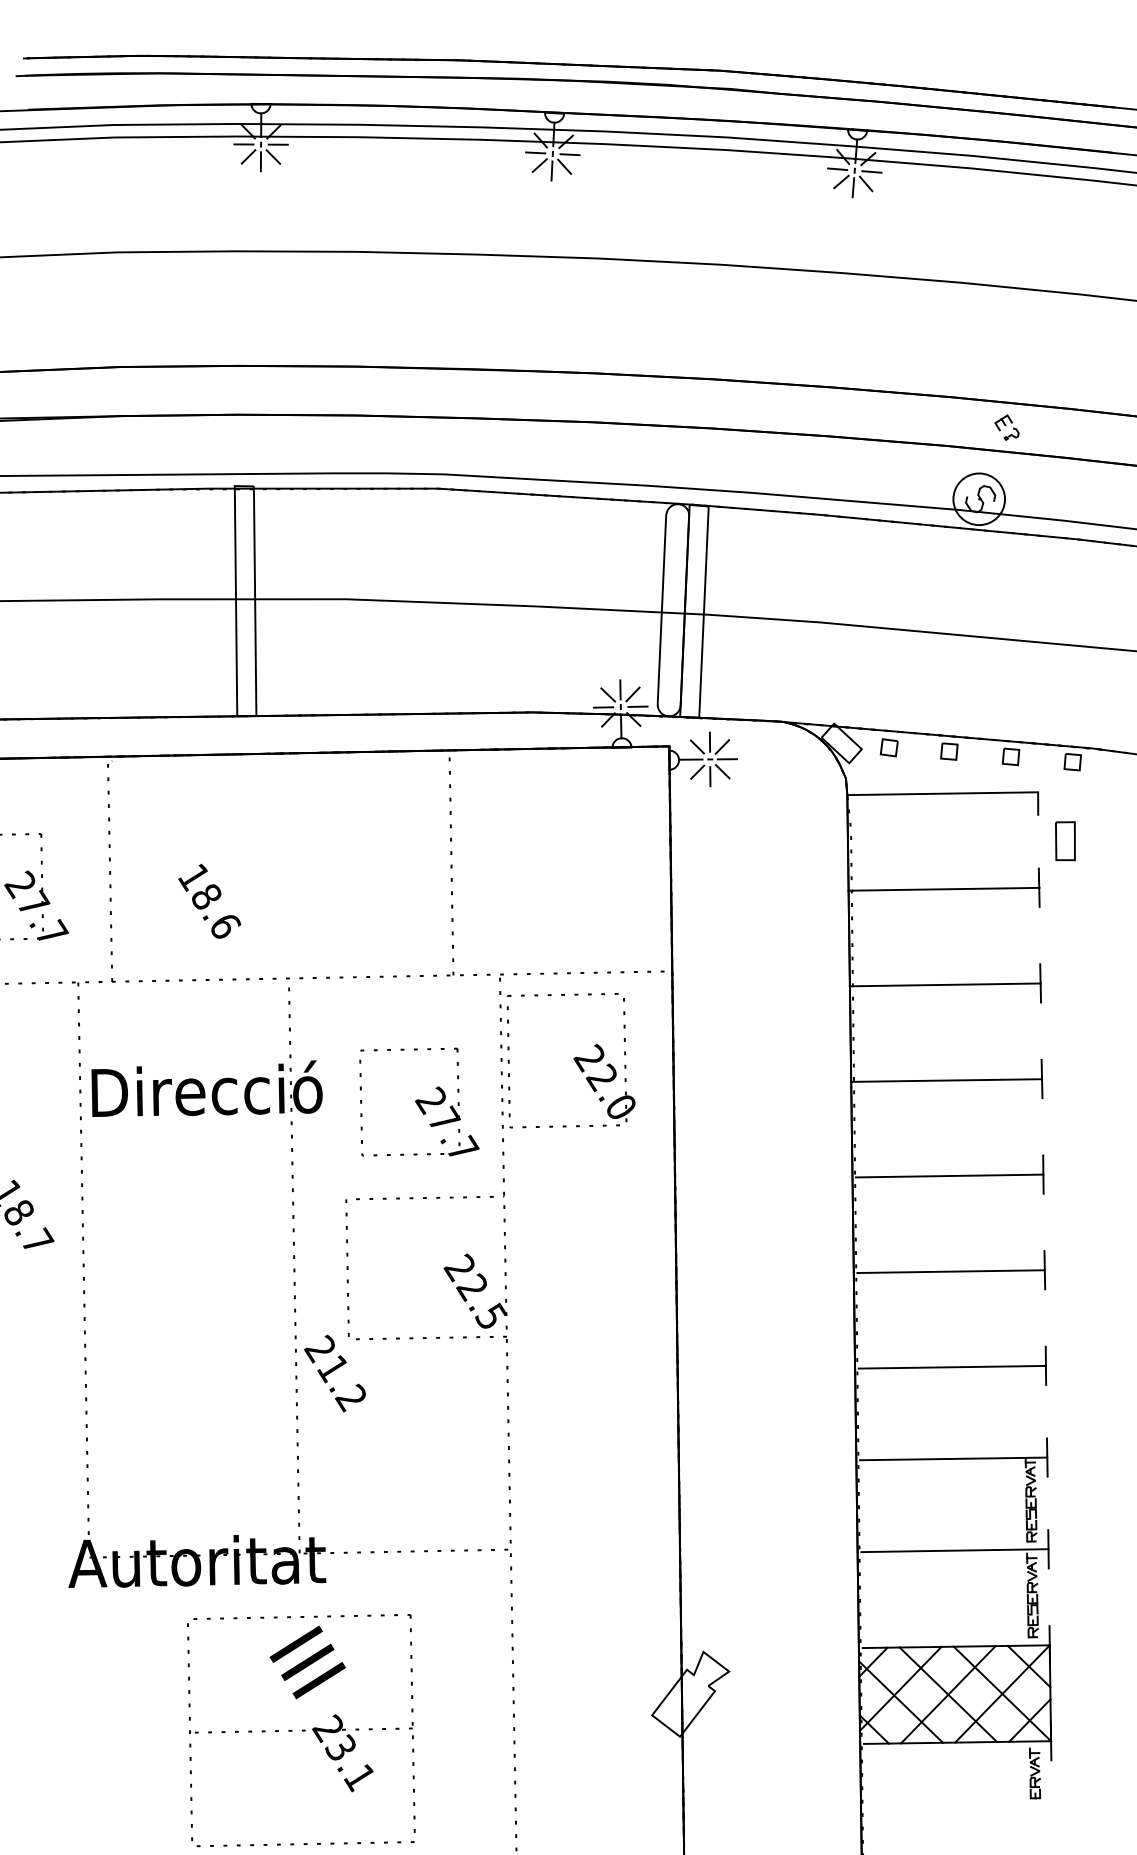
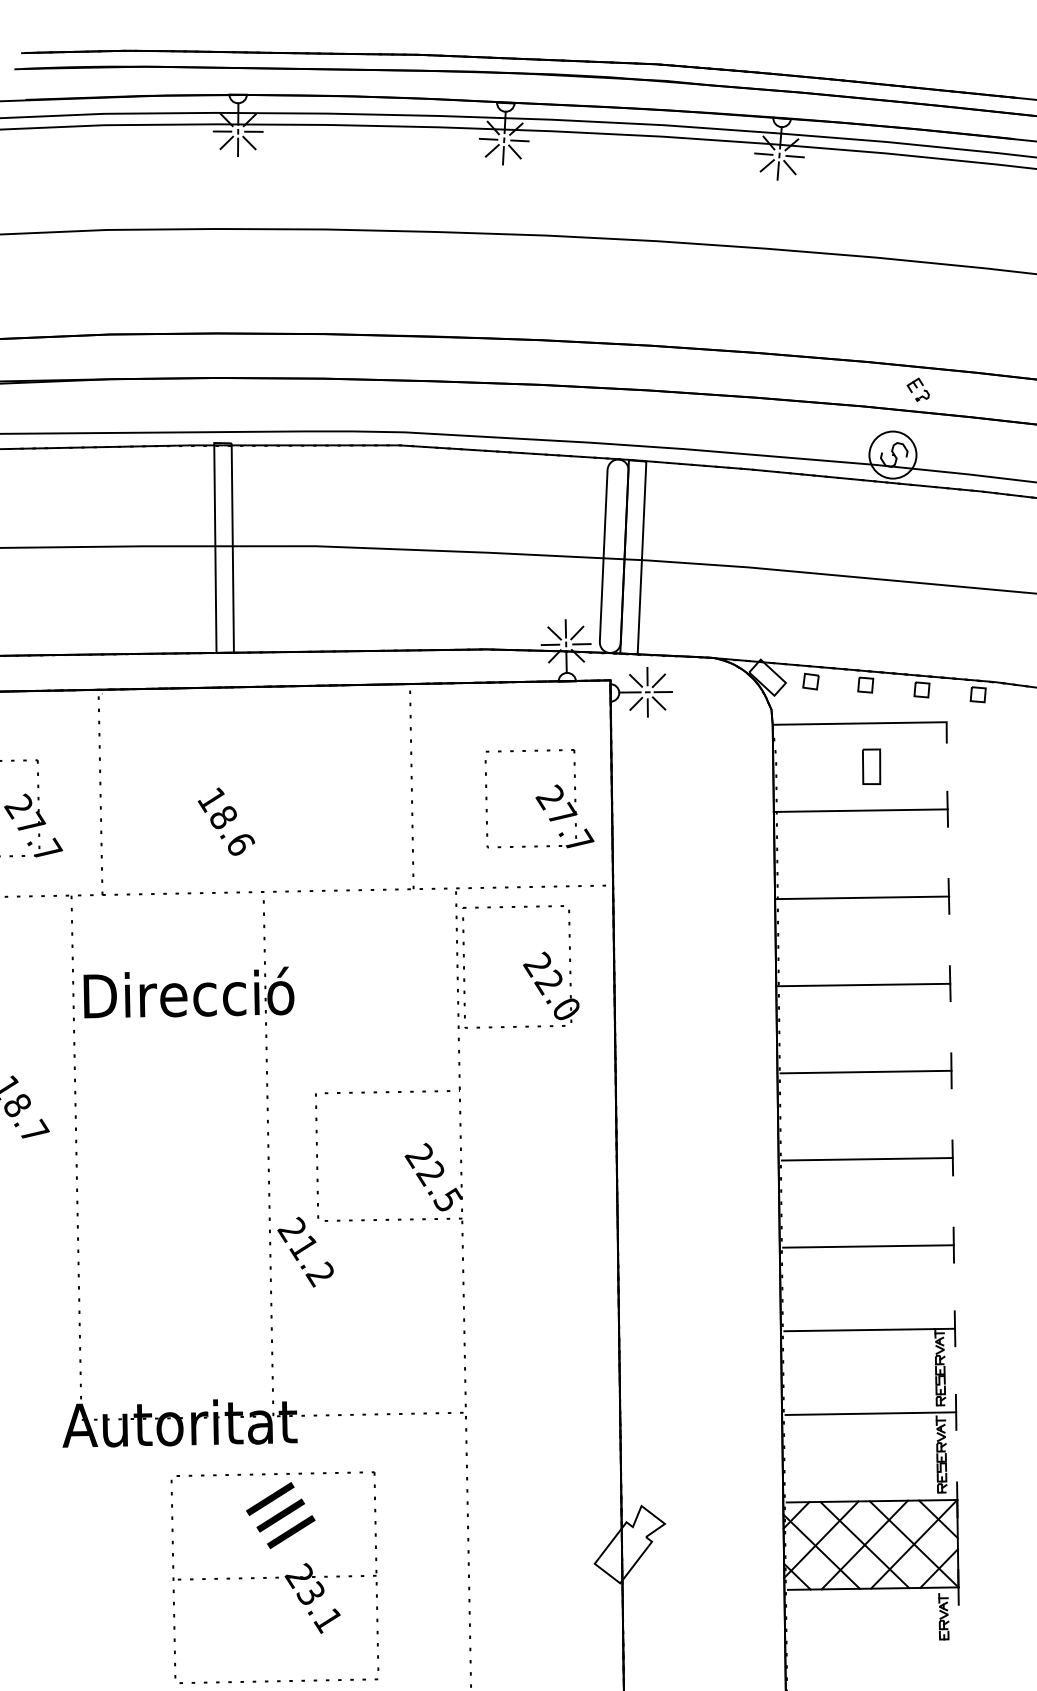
part: (1065, 840) -> (871, 766), moved
text: (208, 901) -> (225, 821), moved
part: (419, 1101) -> (539, 798), moved

